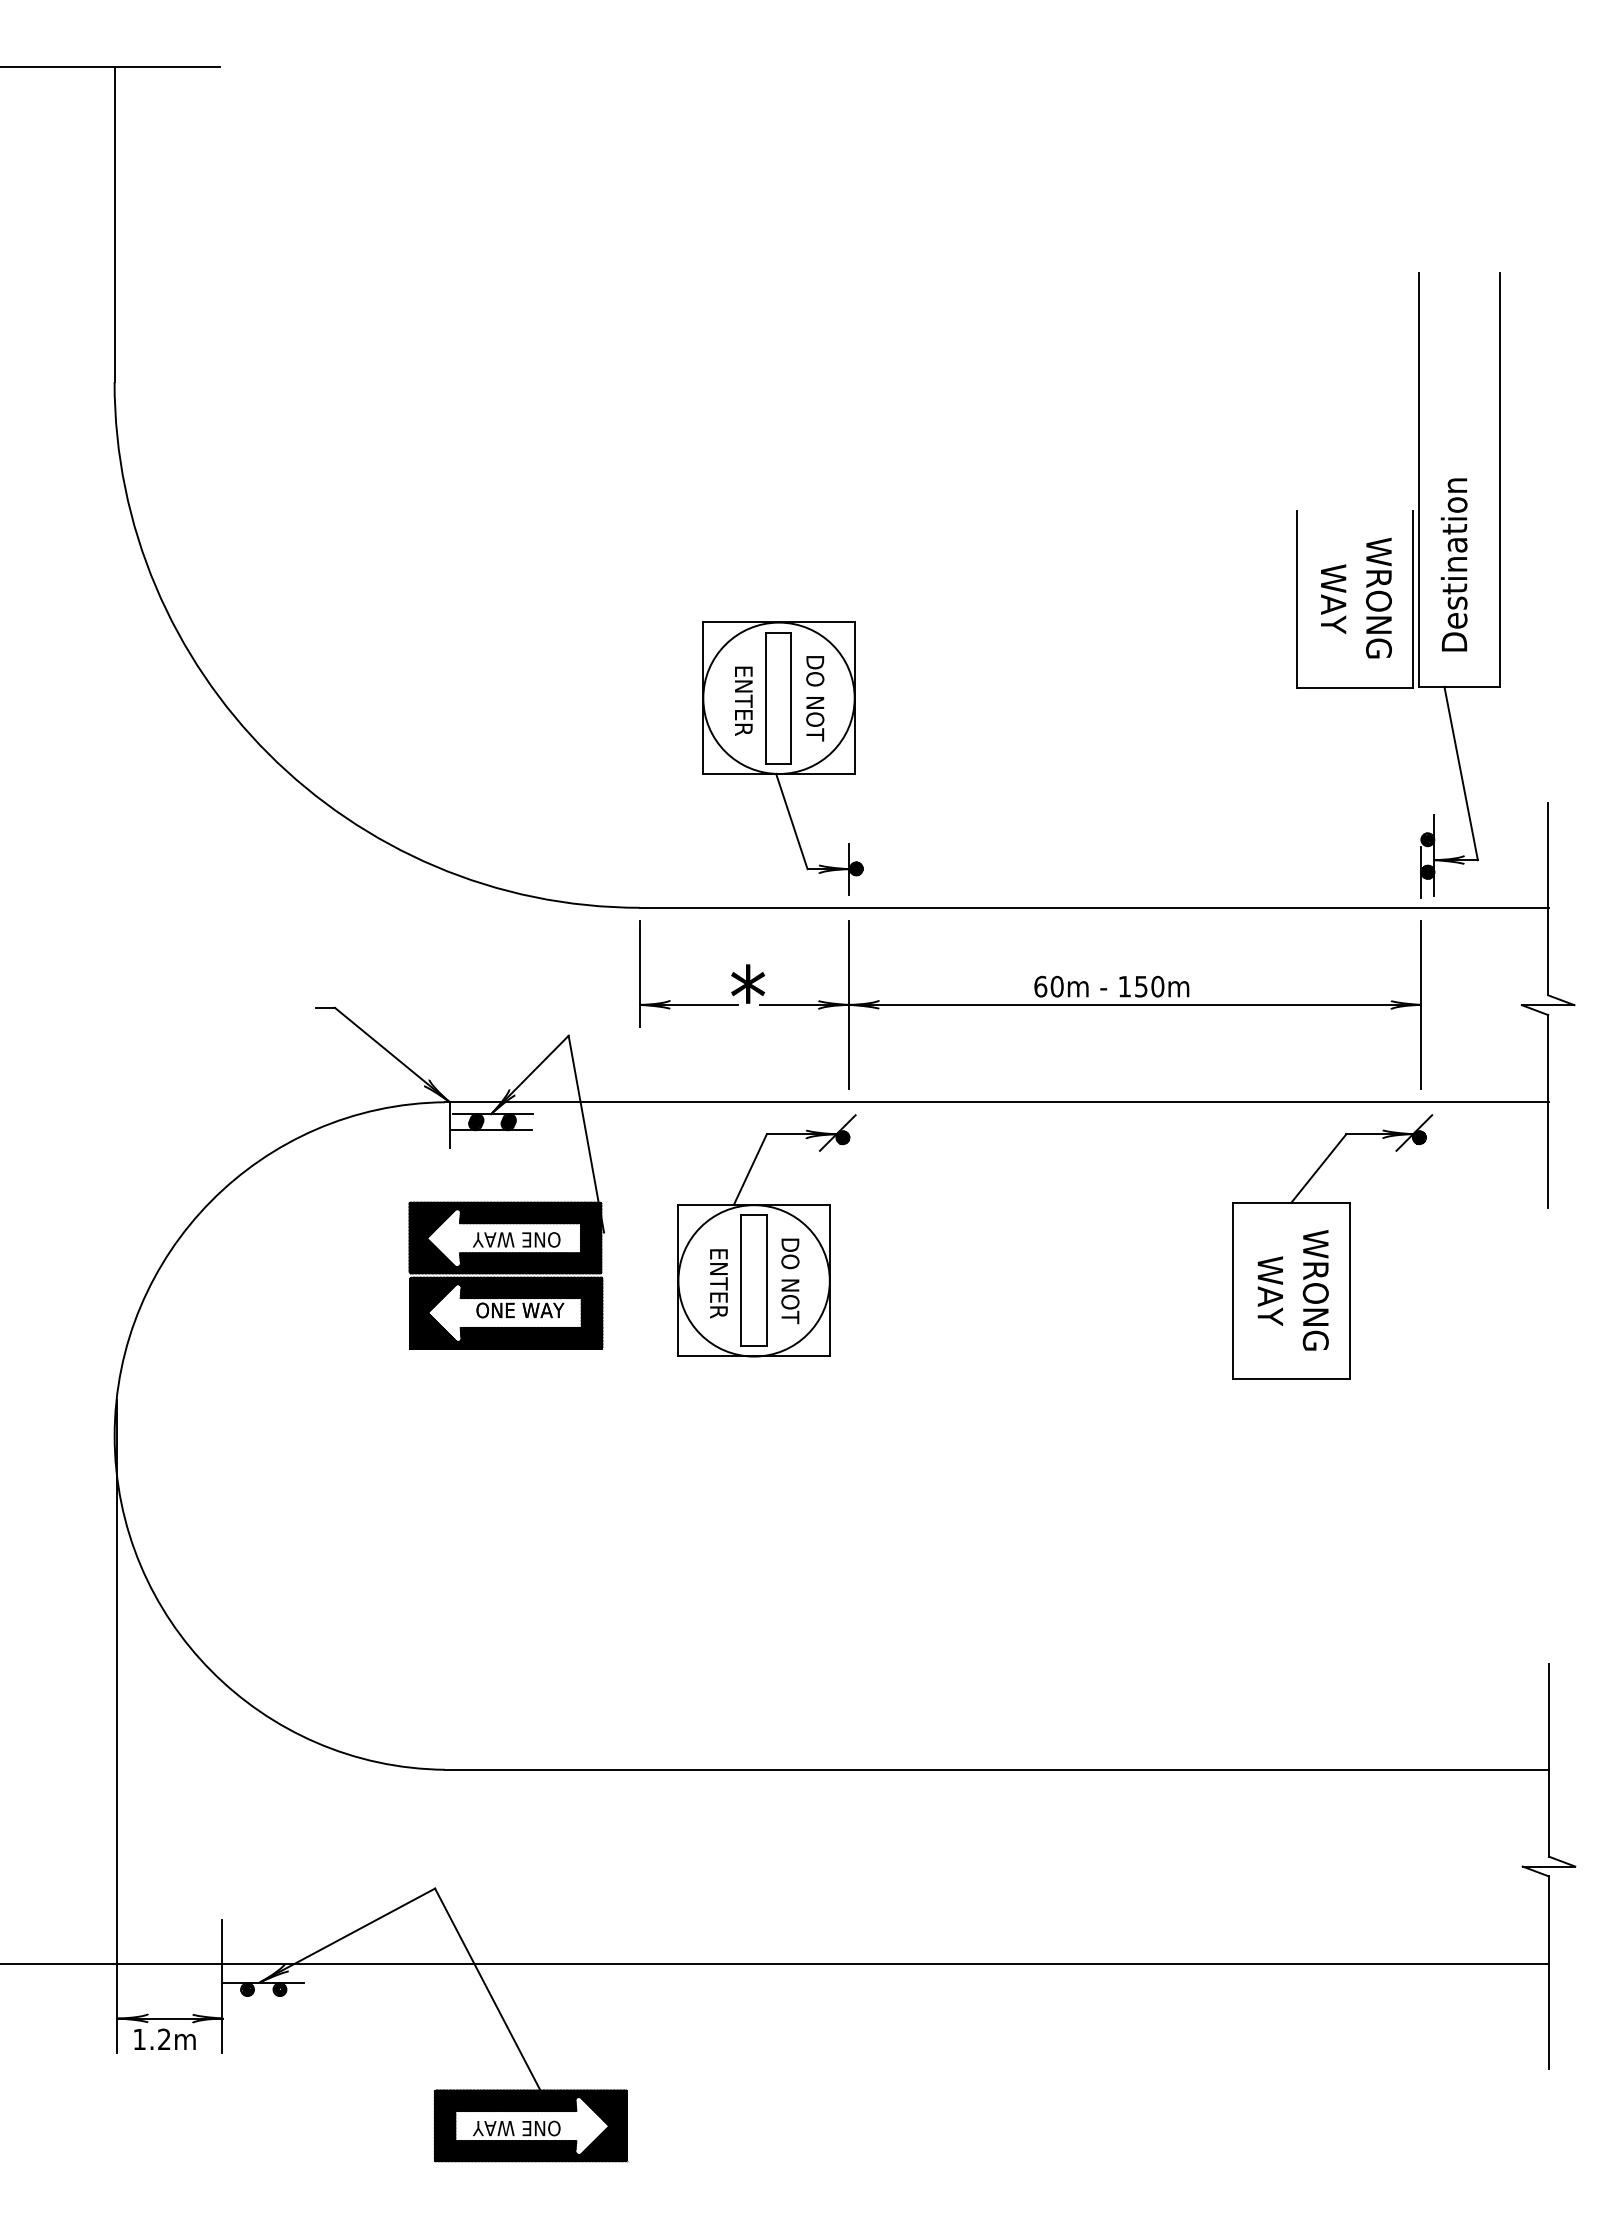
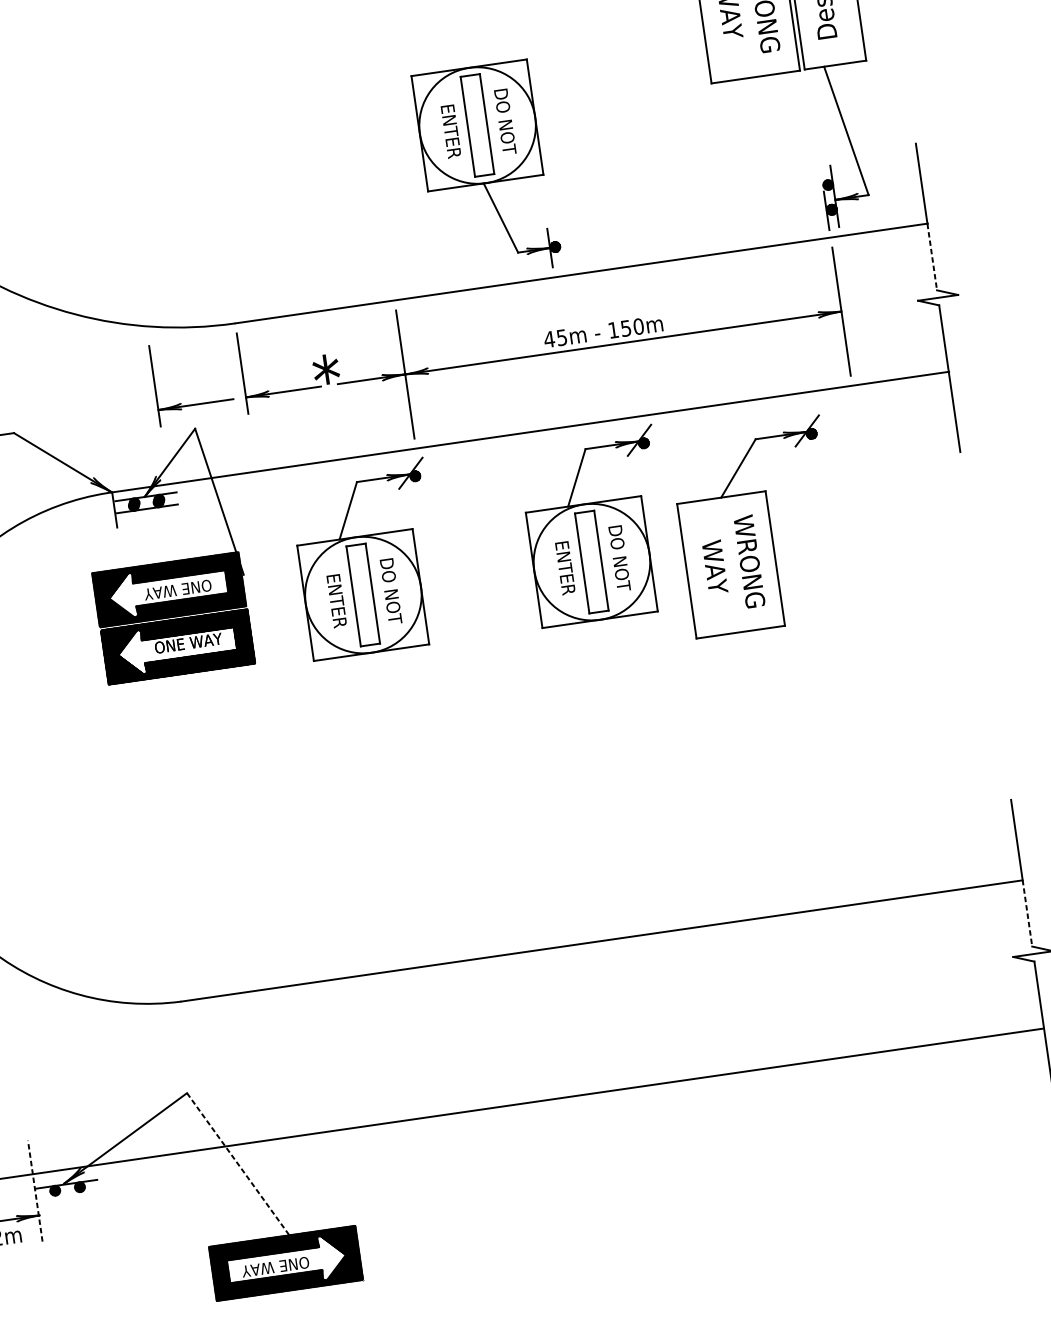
part: (782, 758) -> (486, 171), moved
line: (1548, 951) -> (932, 256), solid -> dashed
text: (1048, 986) -> (555, 338), 60m -> 45m
part: (573, 1004) -> (195, 404), added
part: (1066, 1235) -> (596, 526), added
part: (1332, 1246) -> (757, 526), moved
line: (1548, 1813) -> (1027, 913), solid -> dashed
line: (221, 1985) -> (34, 1190), solid -> dashed
line: (487, 1989) -> (238, 1164), solid -> dashed

